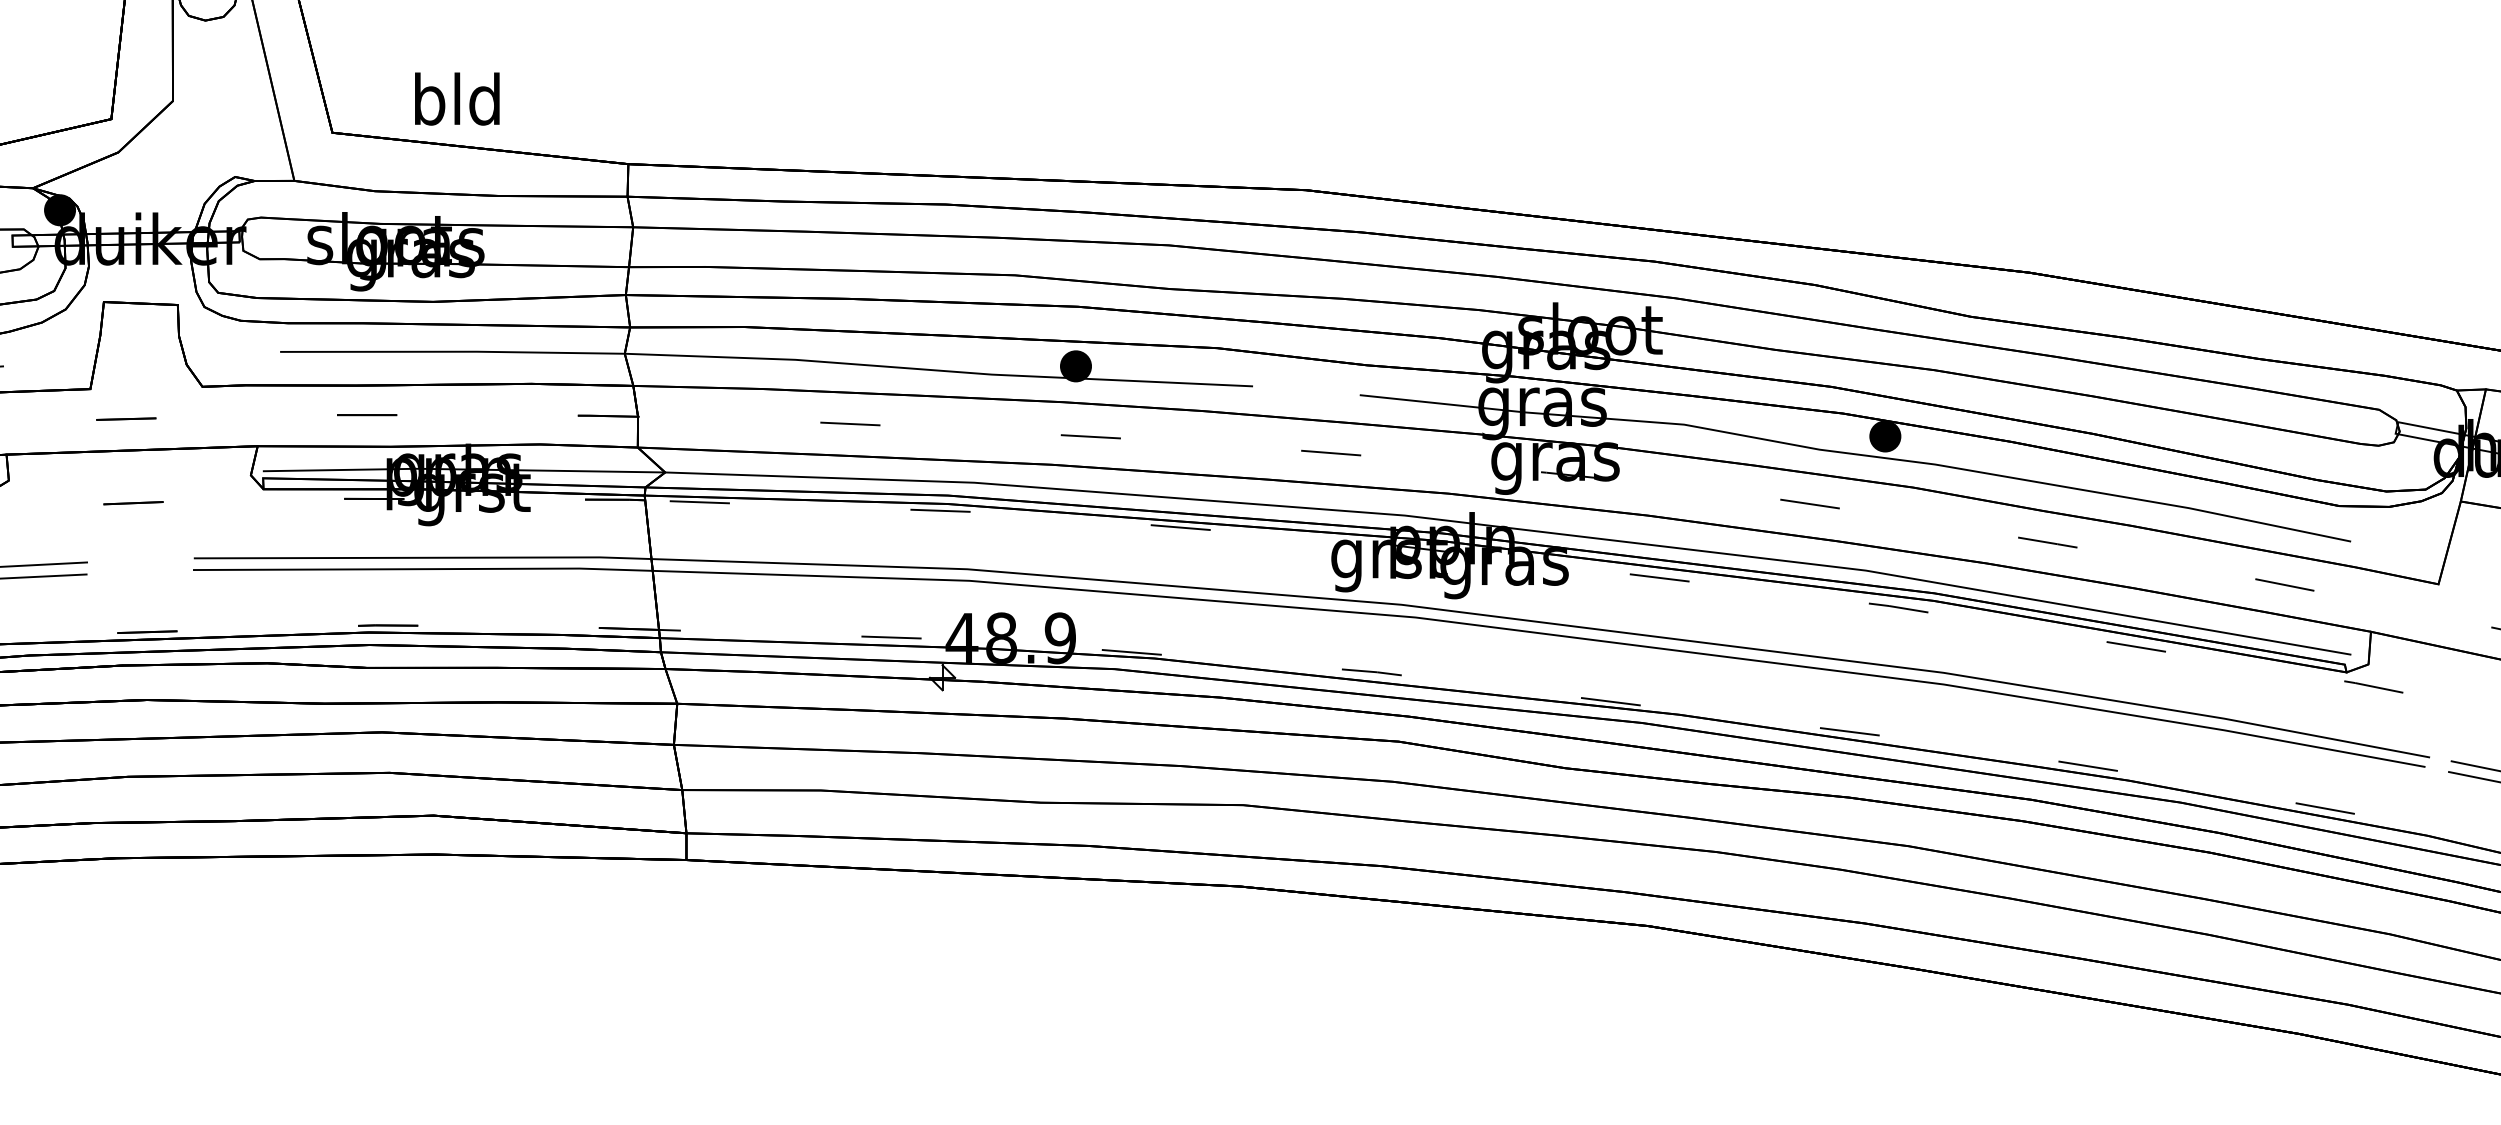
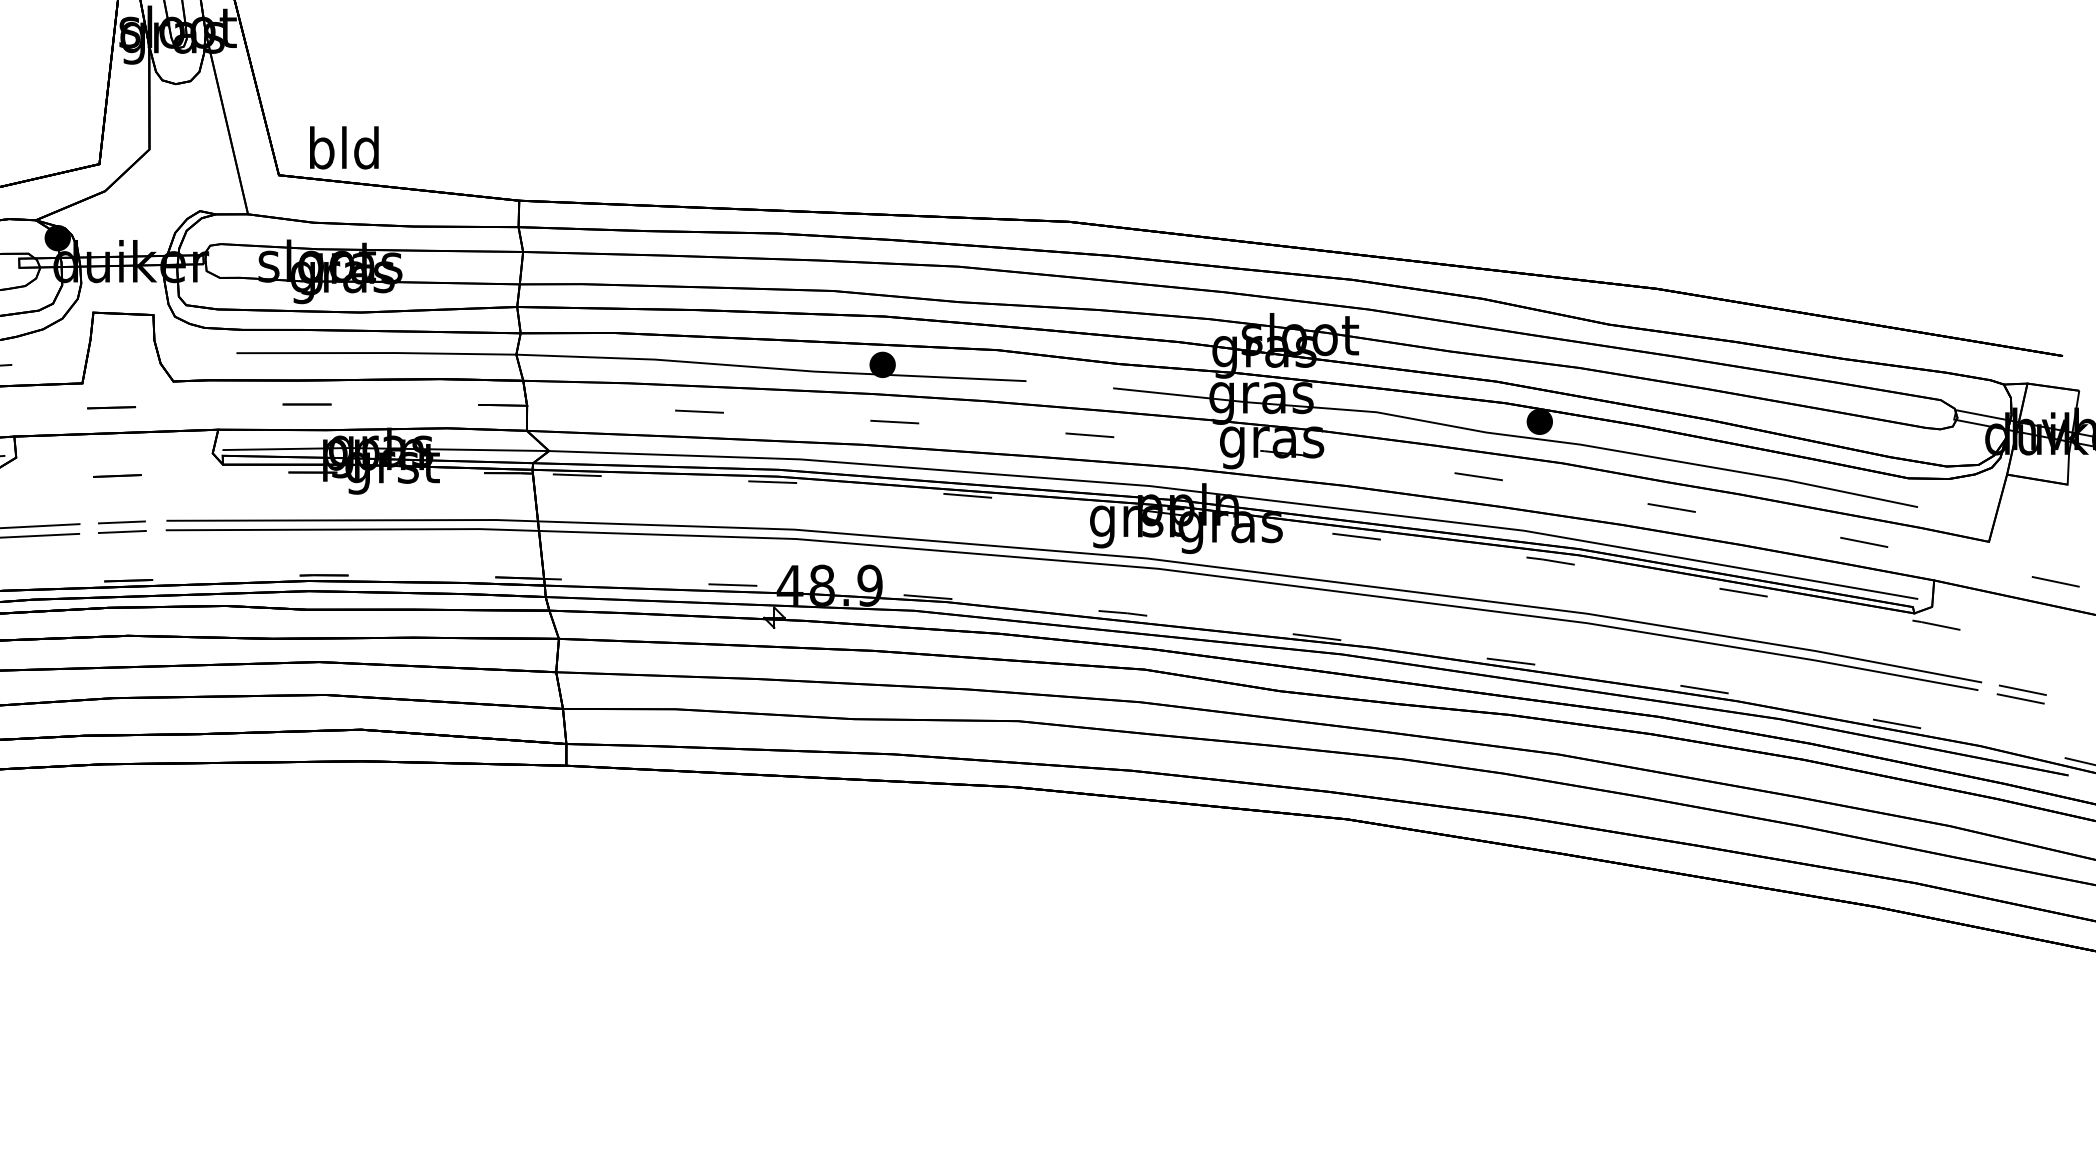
text: (457, 98) -> (344, 147), moved
line: (138, 560) -> (121, 522), added
line: (138, 571) -> (121, 531), added

